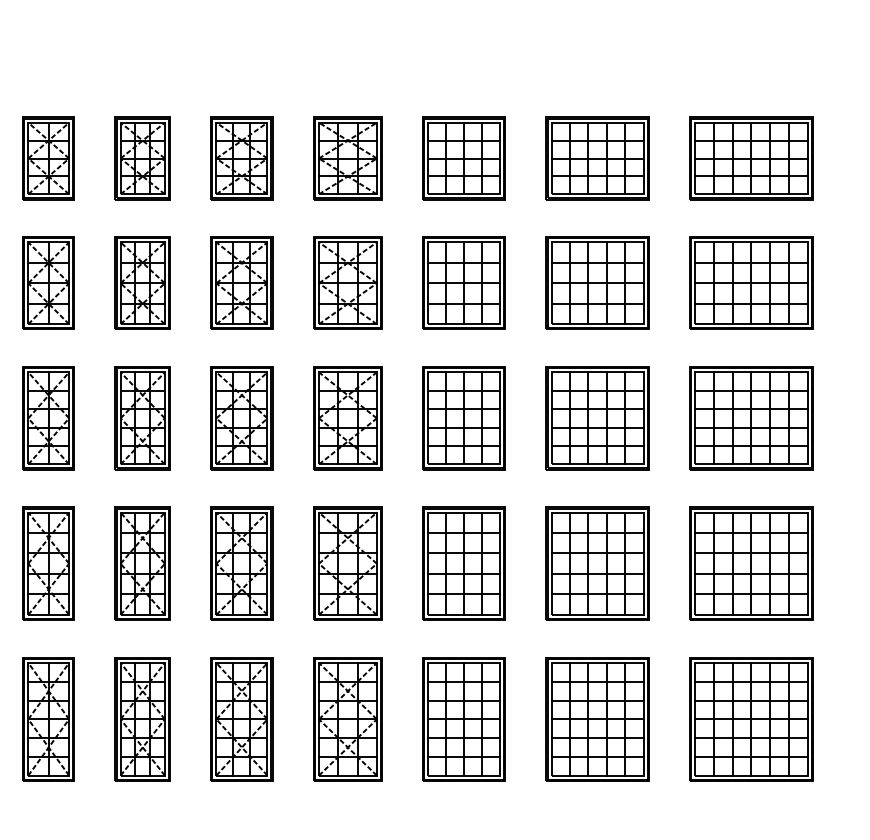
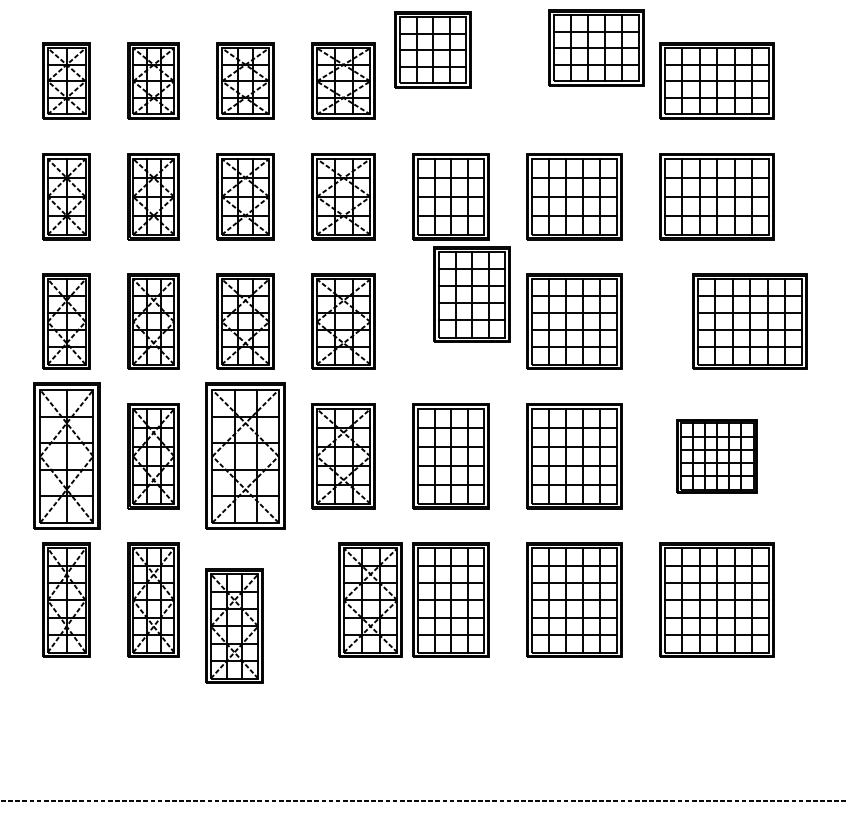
part: (463, 157) -> (432, 49), moved
part: (597, 157) -> (596, 47), moved
part: (463, 417) -> (471, 294), moved
part: (750, 417) -> (749, 321), moved
part: (48, 563) -> (66, 456), size x1.4
part: (241, 563) -> (245, 456), size x1.4
part: (750, 563) -> (716, 456), size x0.7
part: (241, 718) -> (234, 625), moved
part: (347, 718) -> (370, 599), moved

